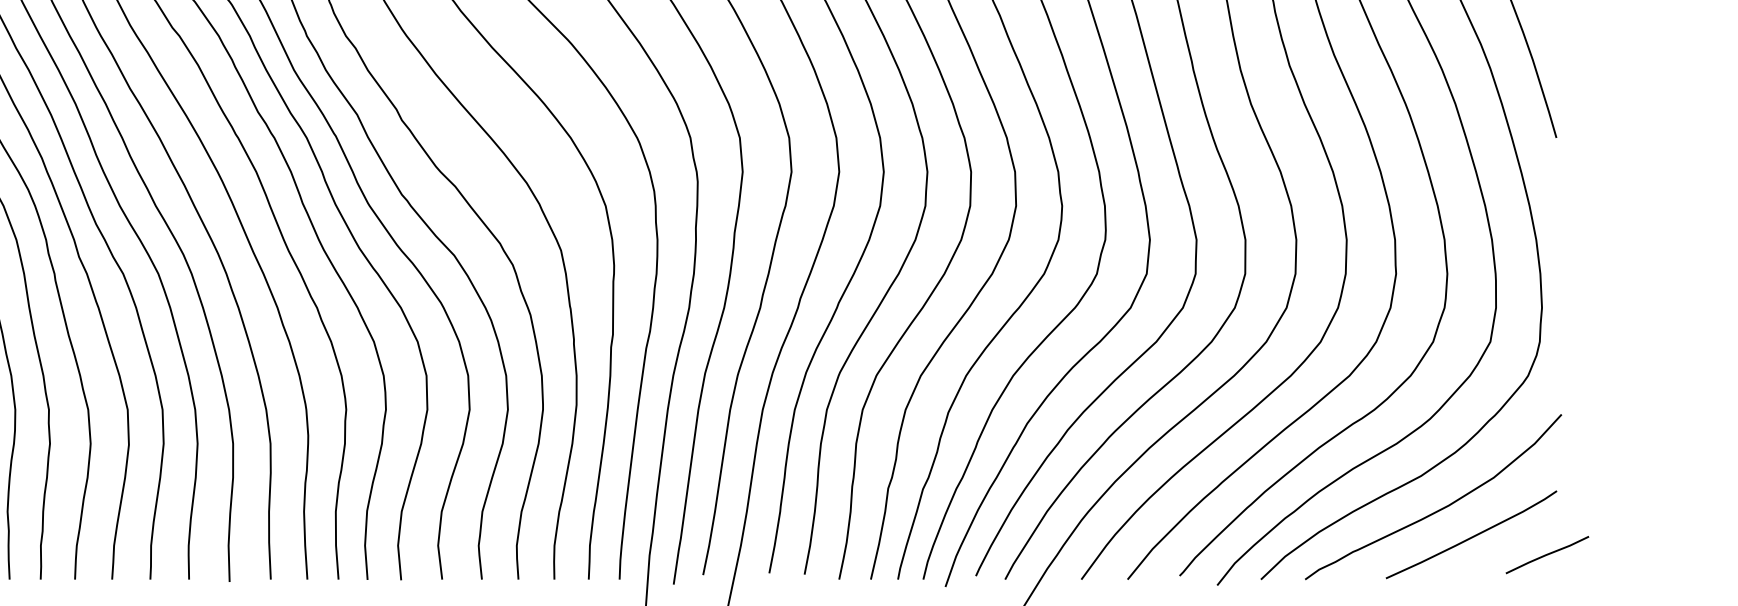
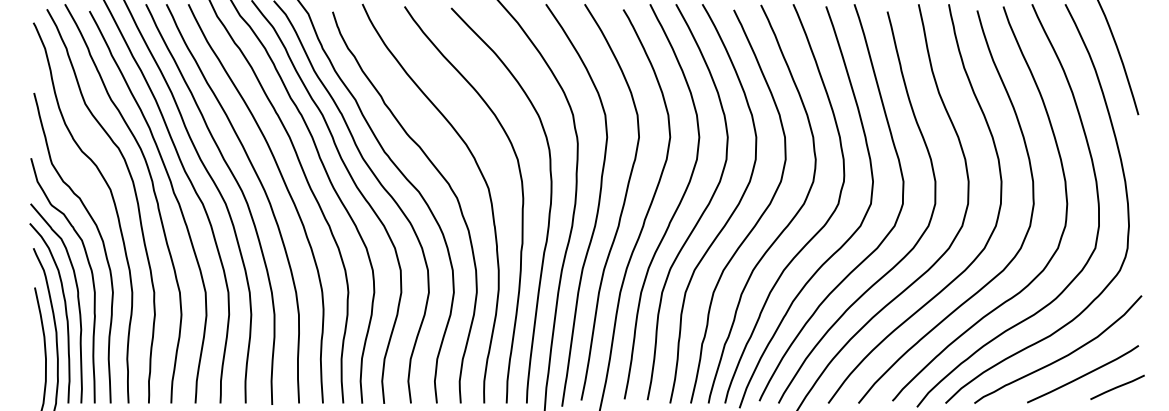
line: (1547, 553) -> (1117, 386), moved

